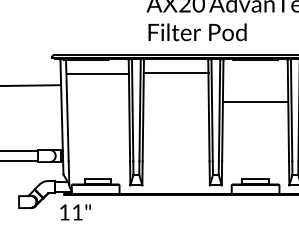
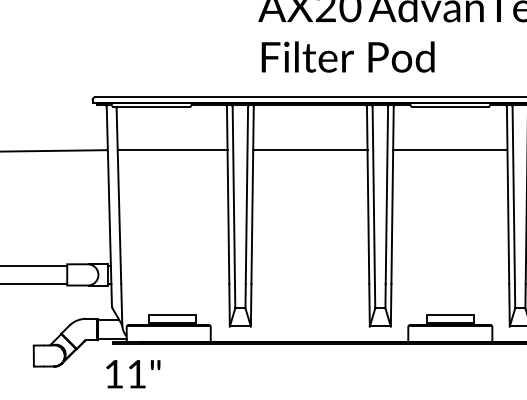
line: (175, 72) -> (309, 148), moved
line: (97, 73) -> (171, 148), moved
line: (255, 101) -> (450, 148), moved

